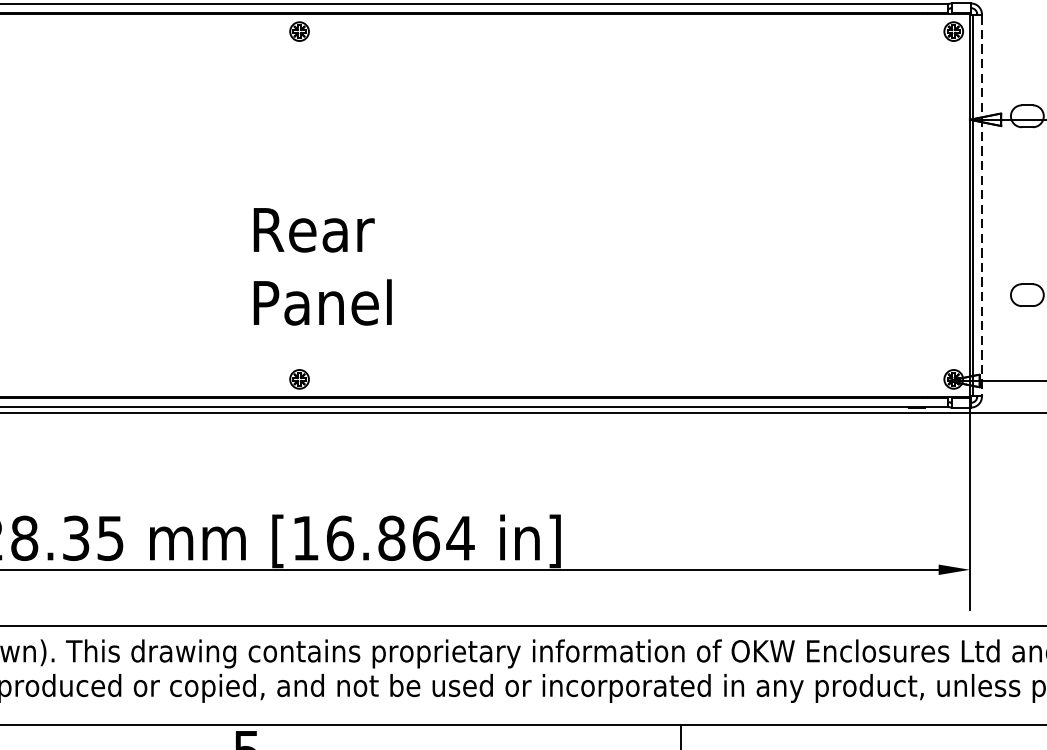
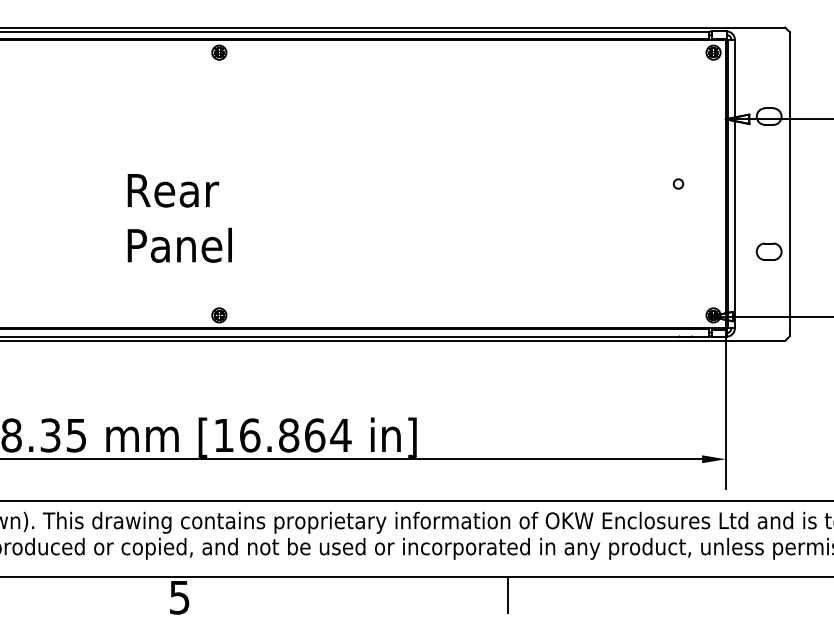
circle: (907, 204) -> (678, 183), added
line: (981, 206) -> (734, 184), dashed -> solid
text: (322, 266) -> (179, 218), moved

